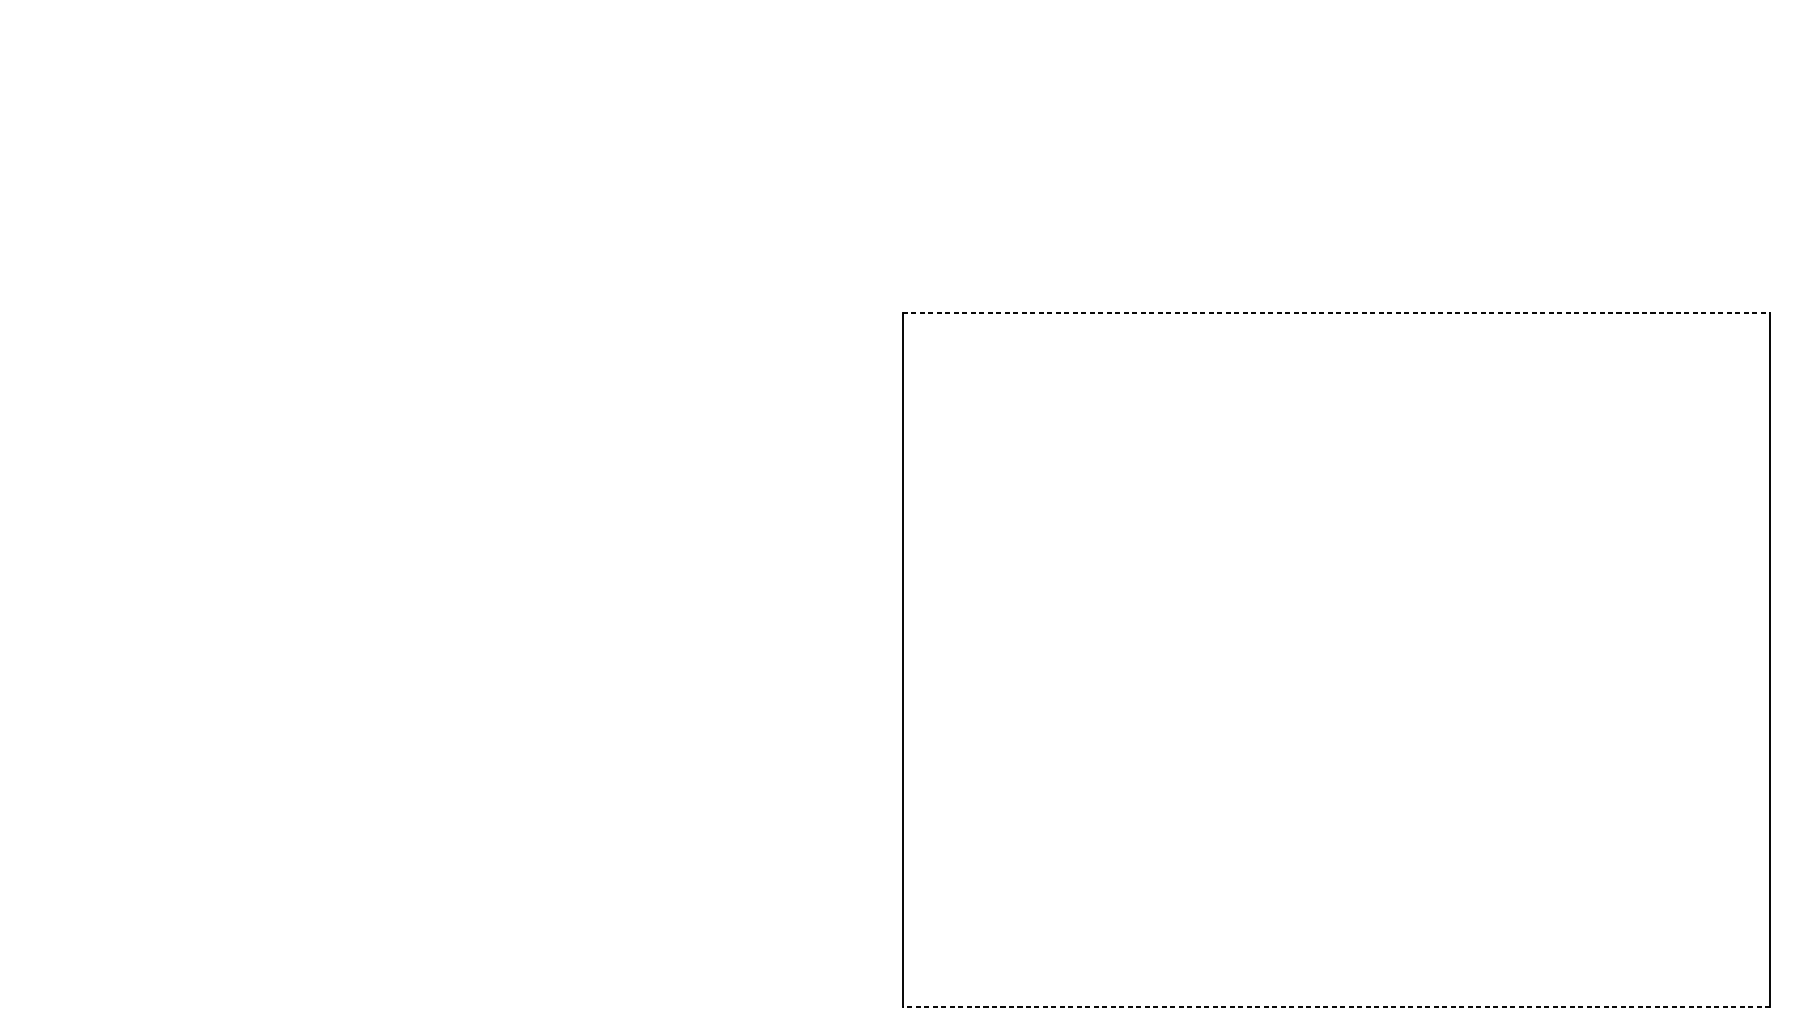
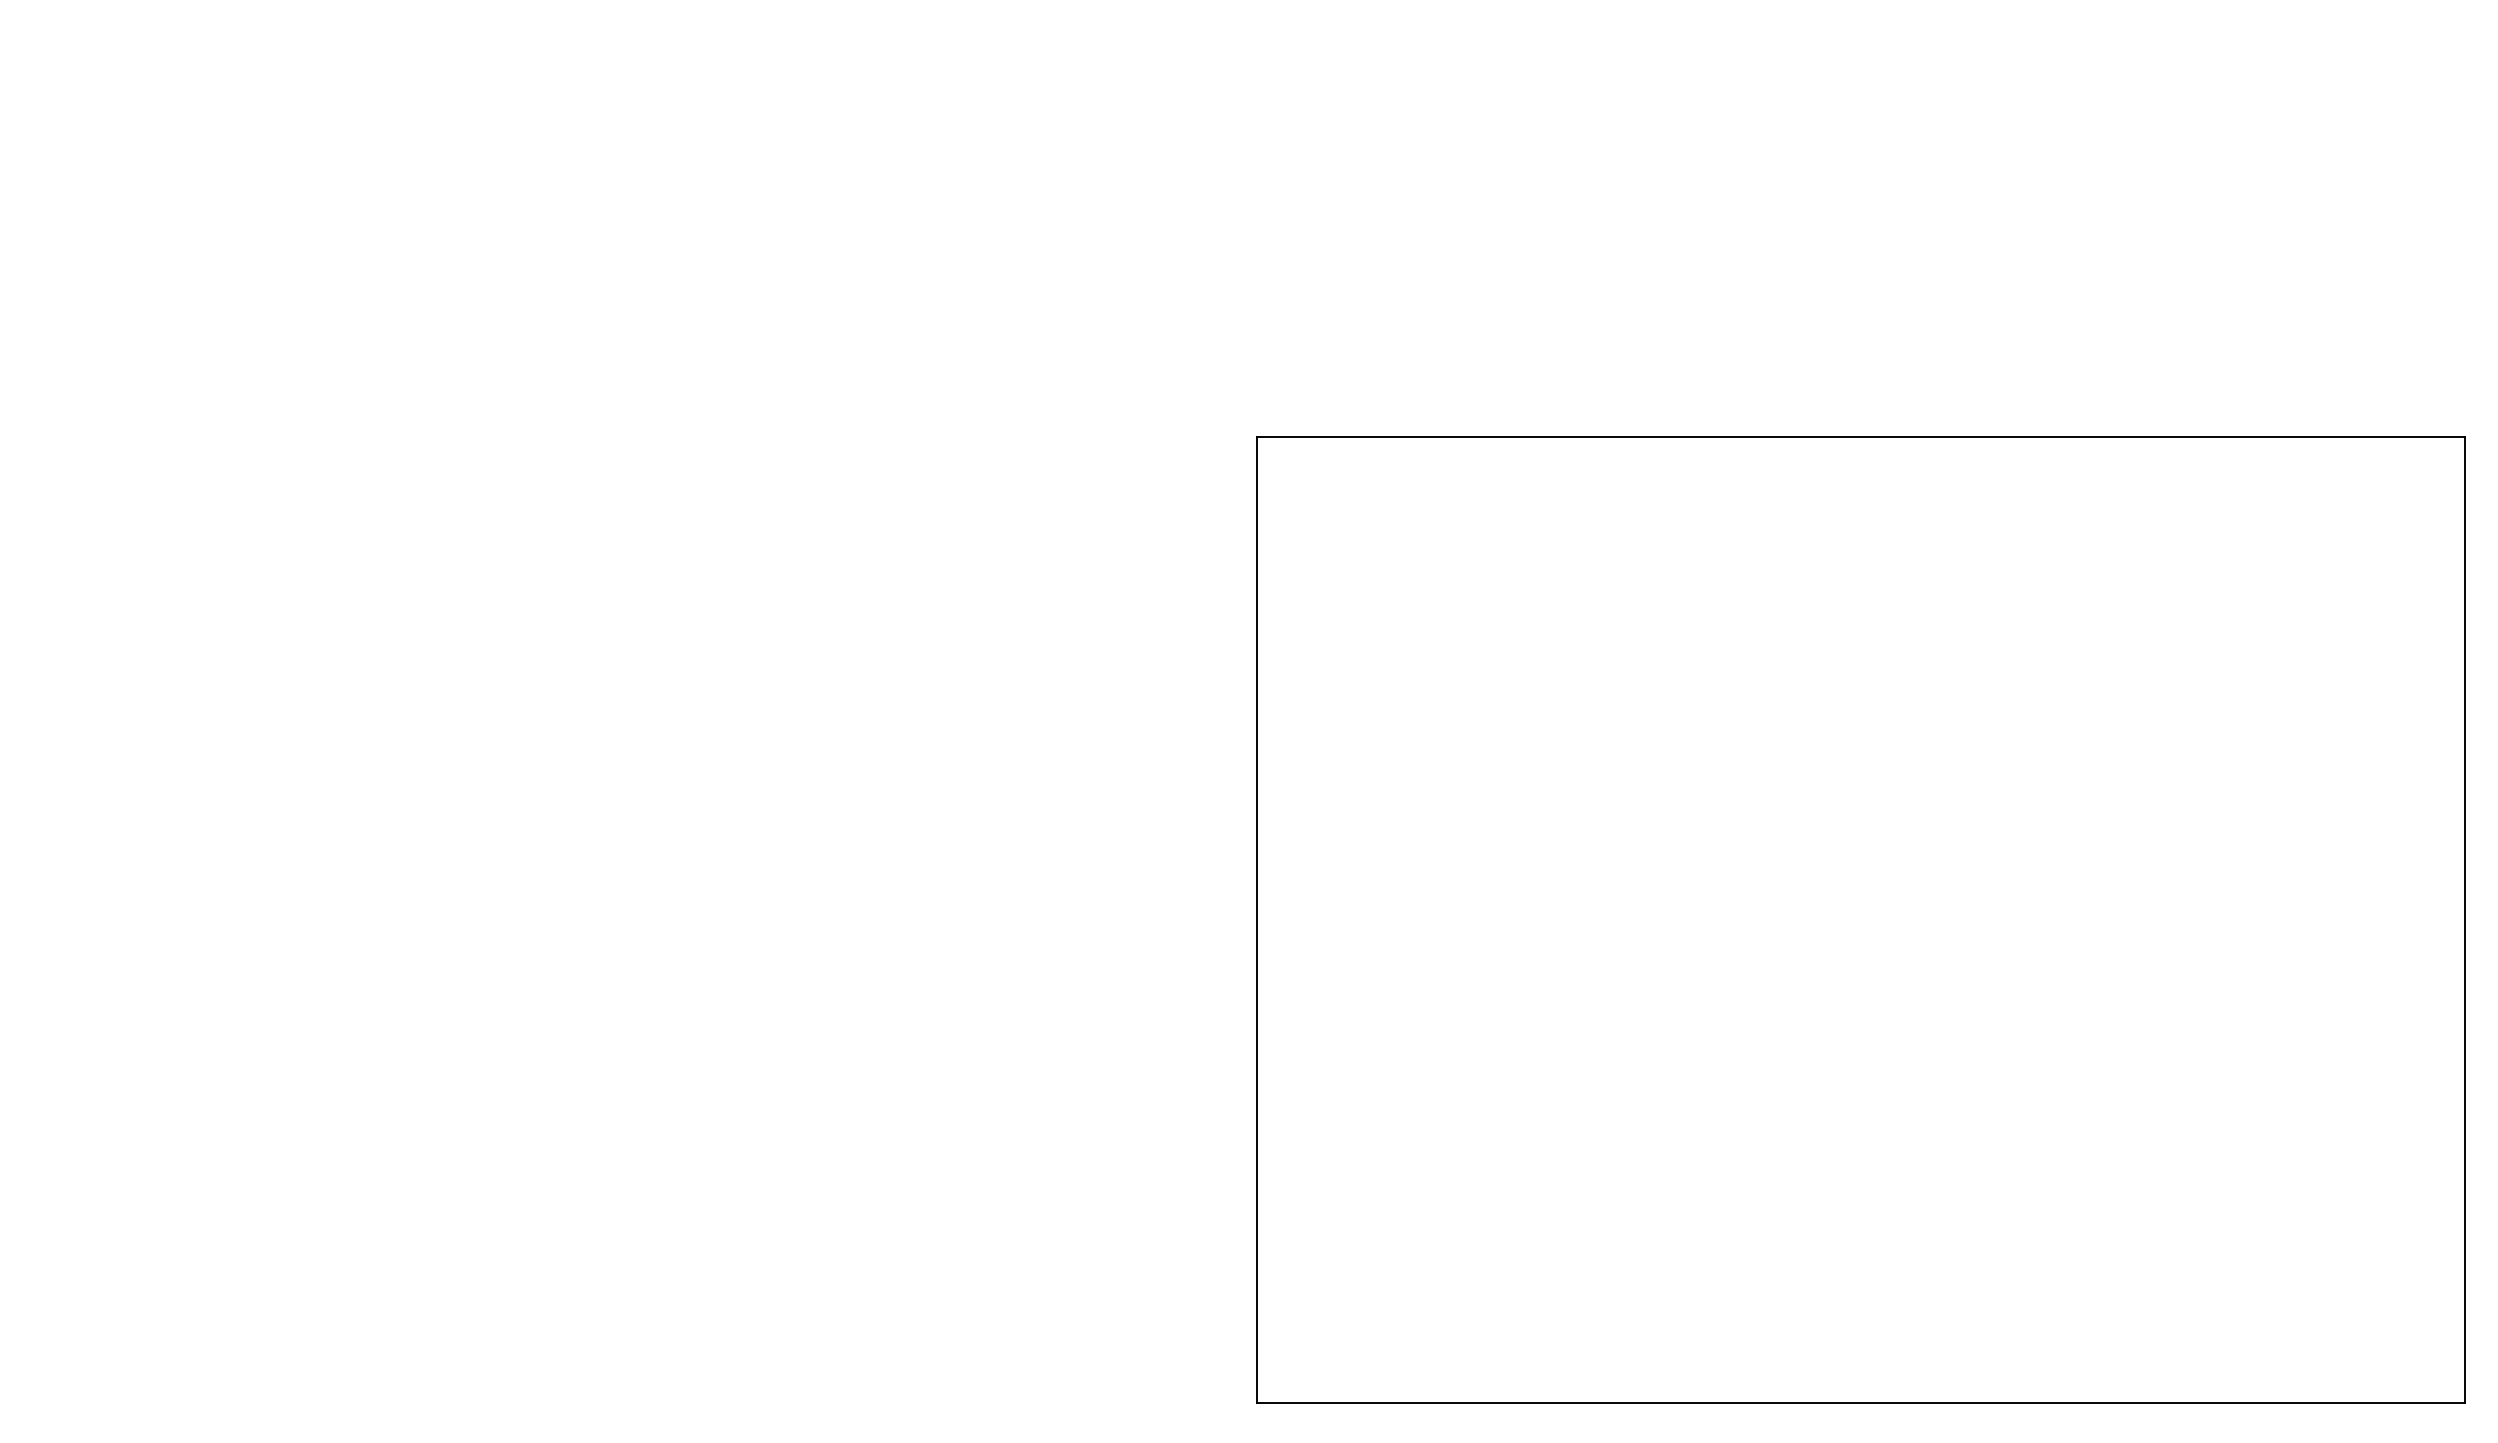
line: (1336, 313) -> (1861, 436), dashed -> solid
line: (1336, 1007) -> (1861, 1402), dashed -> solid

